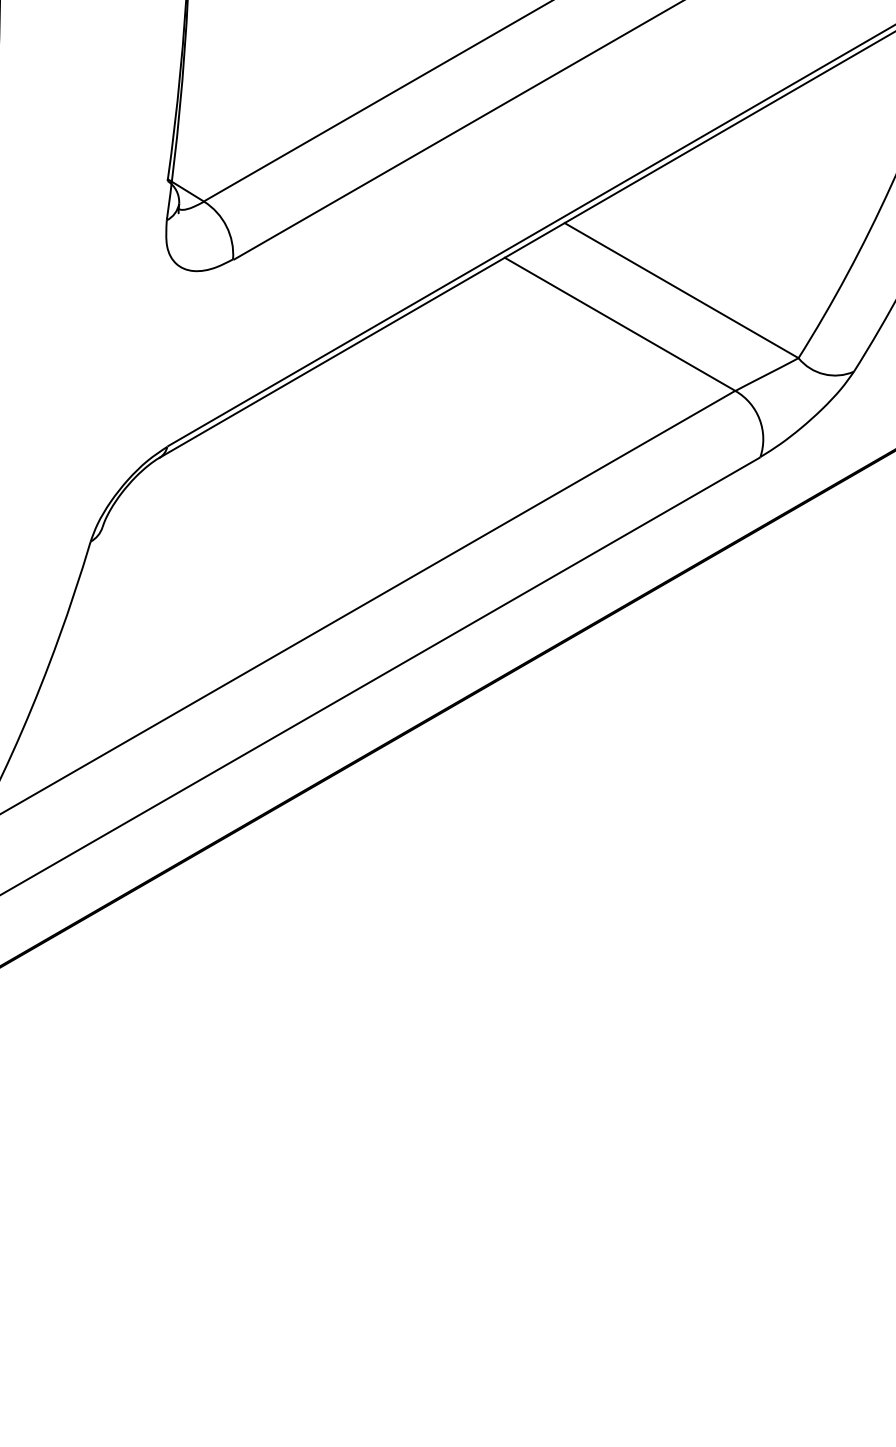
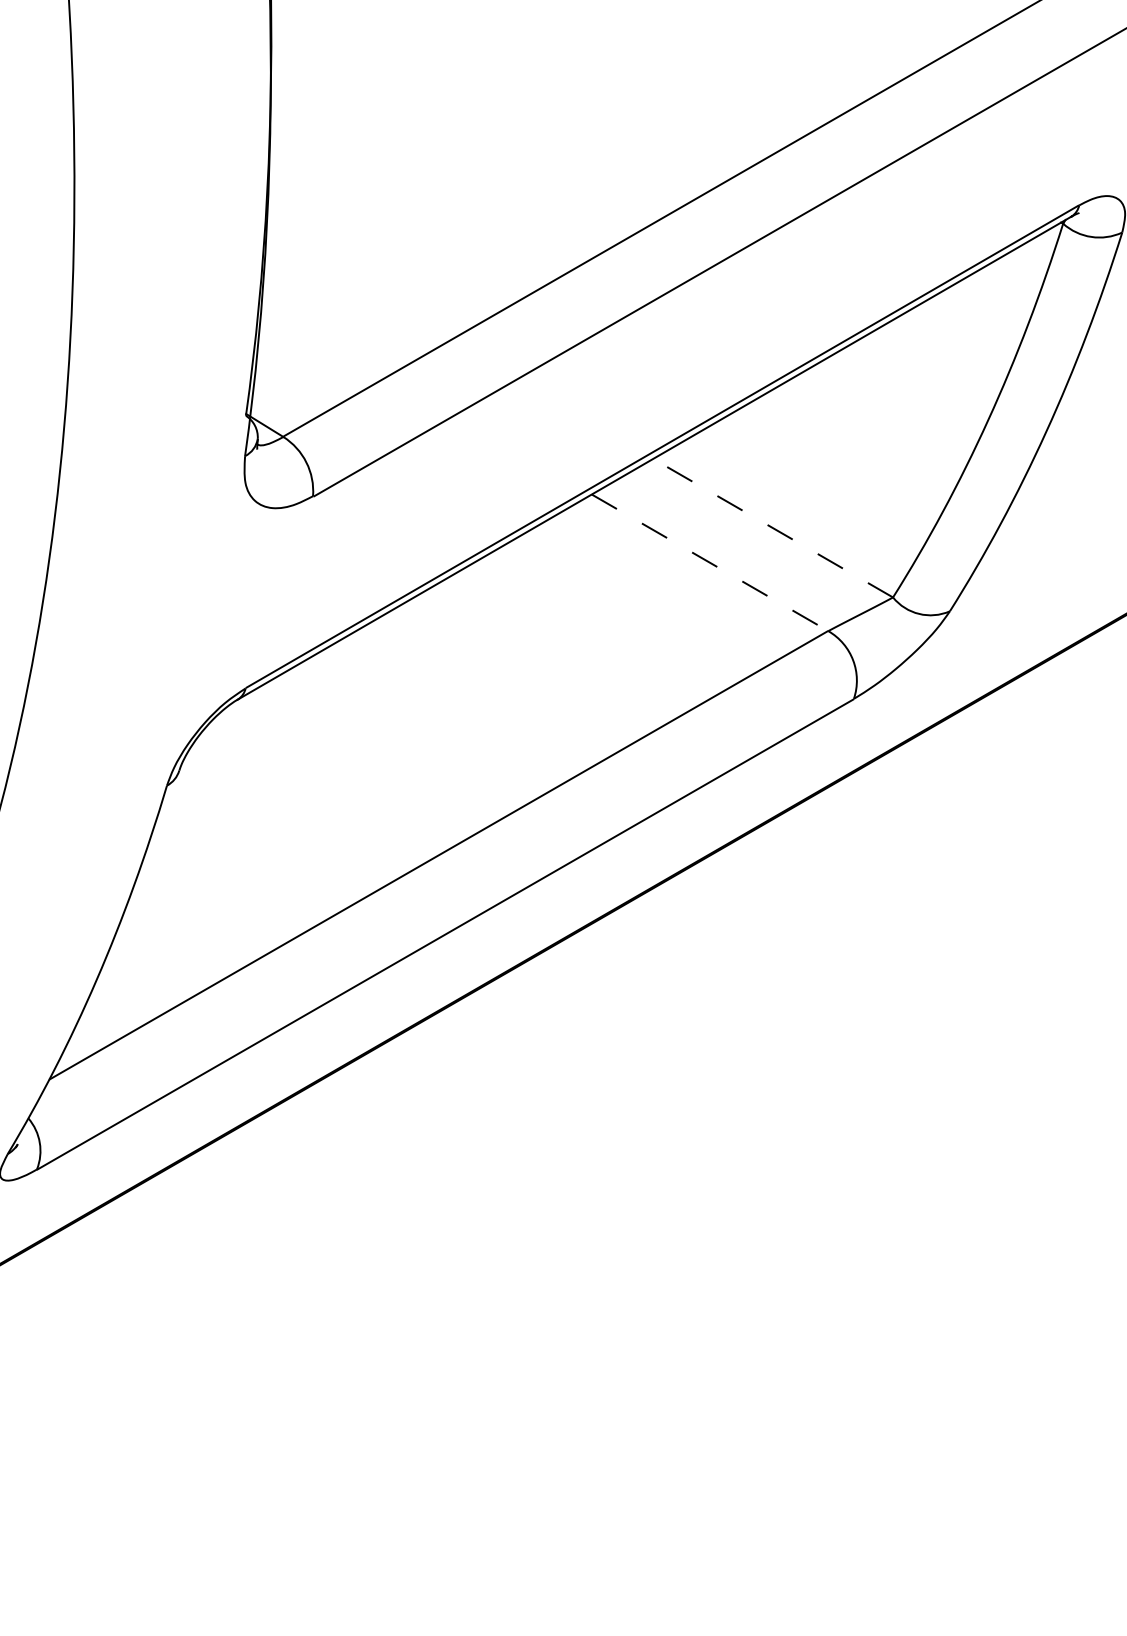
line: (681, 290) -> (773, 528), solid -> dashed
line: (620, 324) -> (710, 562), solid -> dashed

